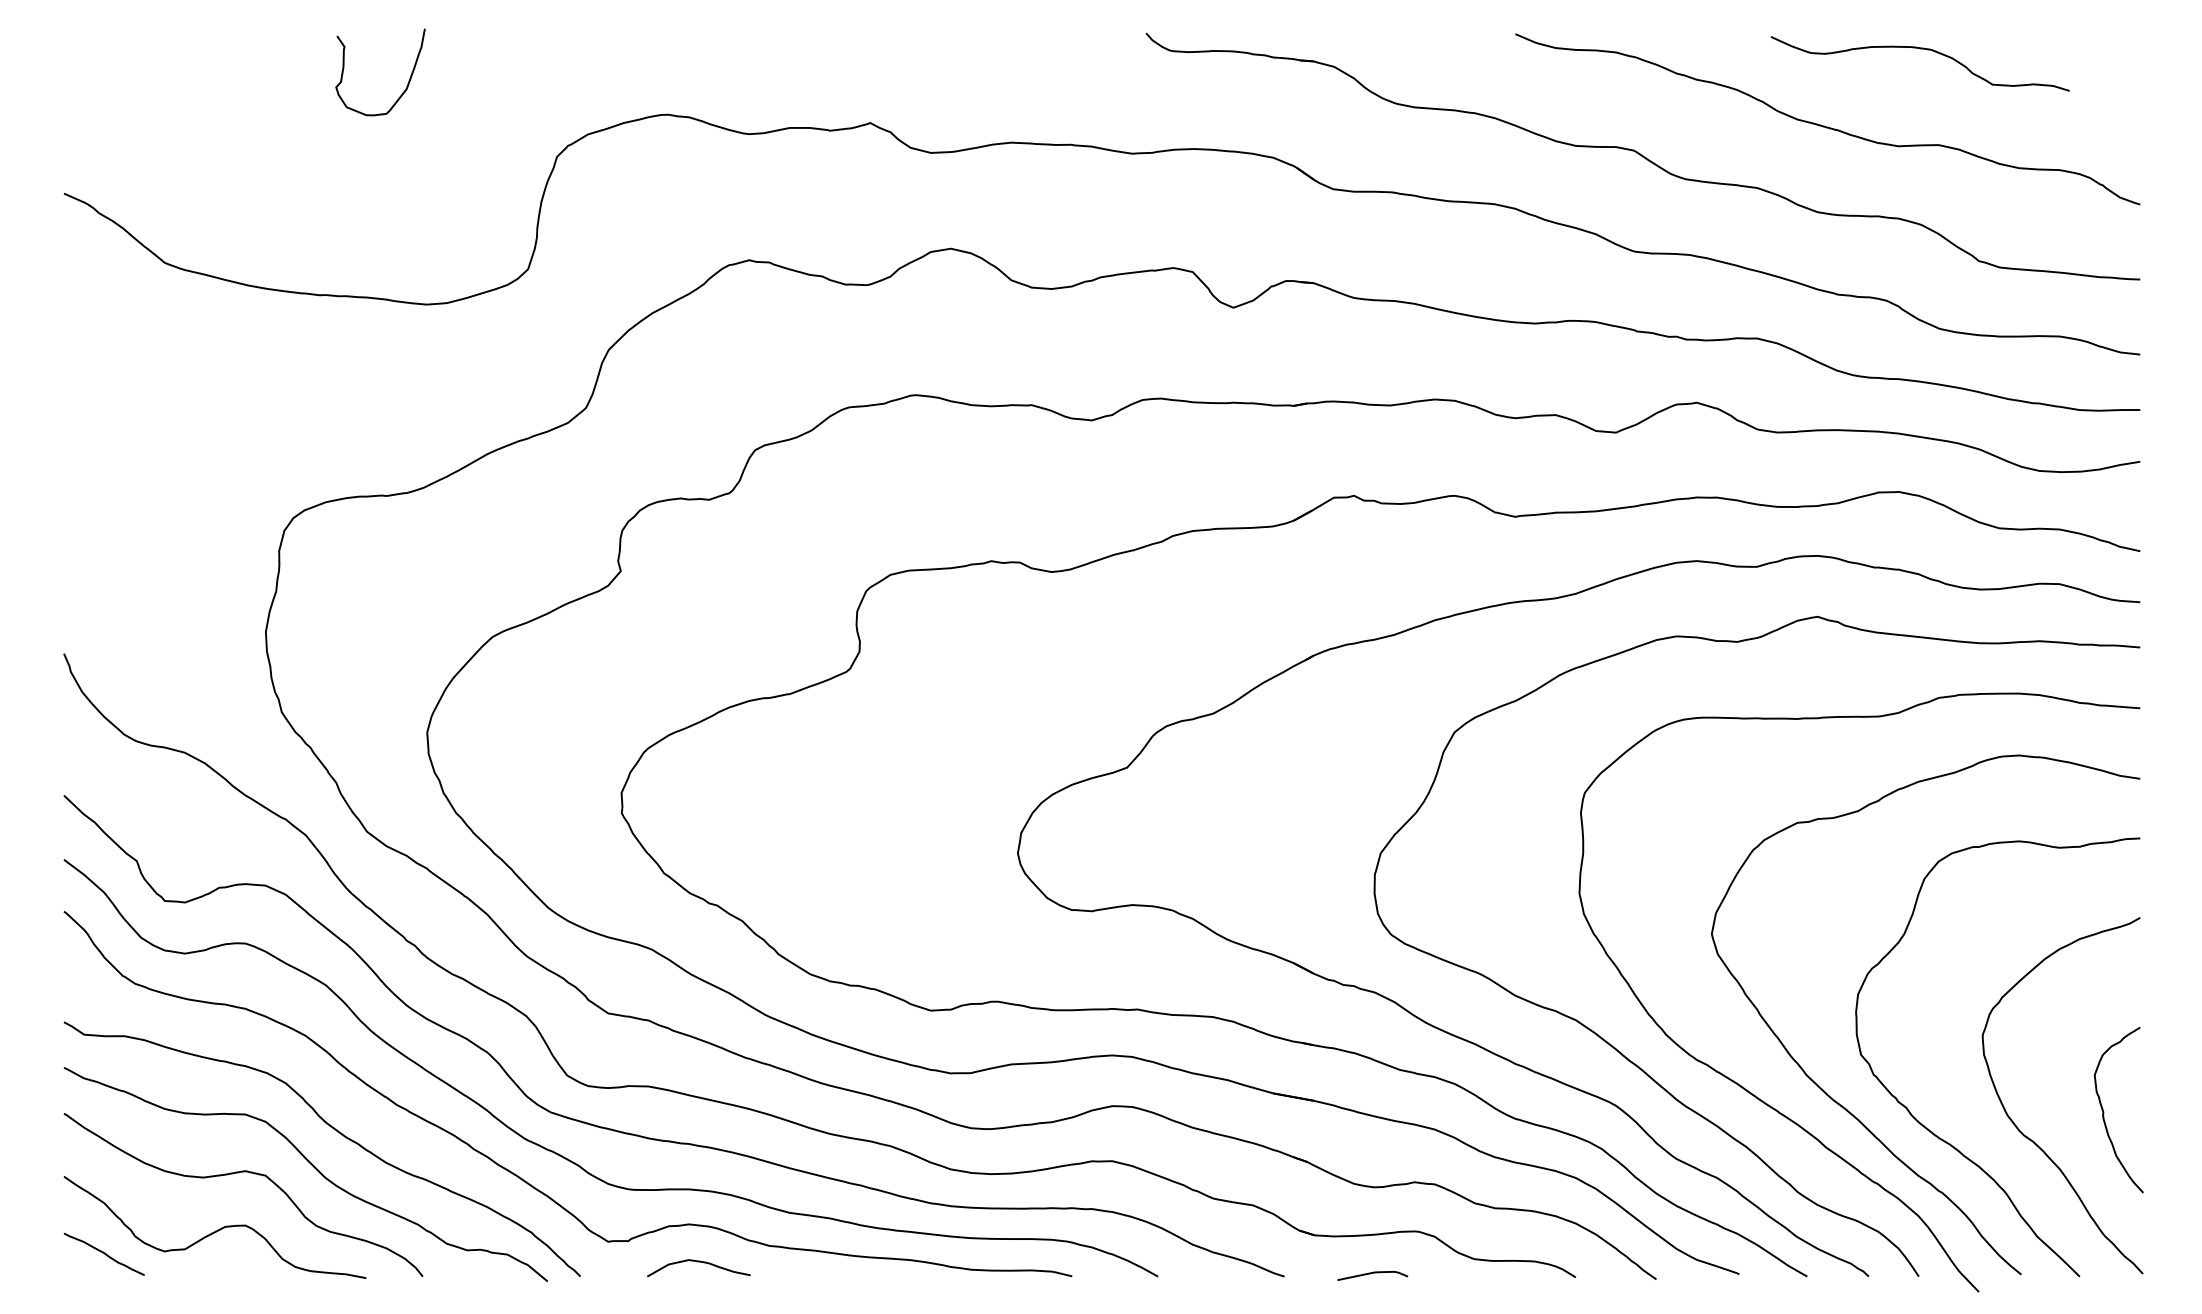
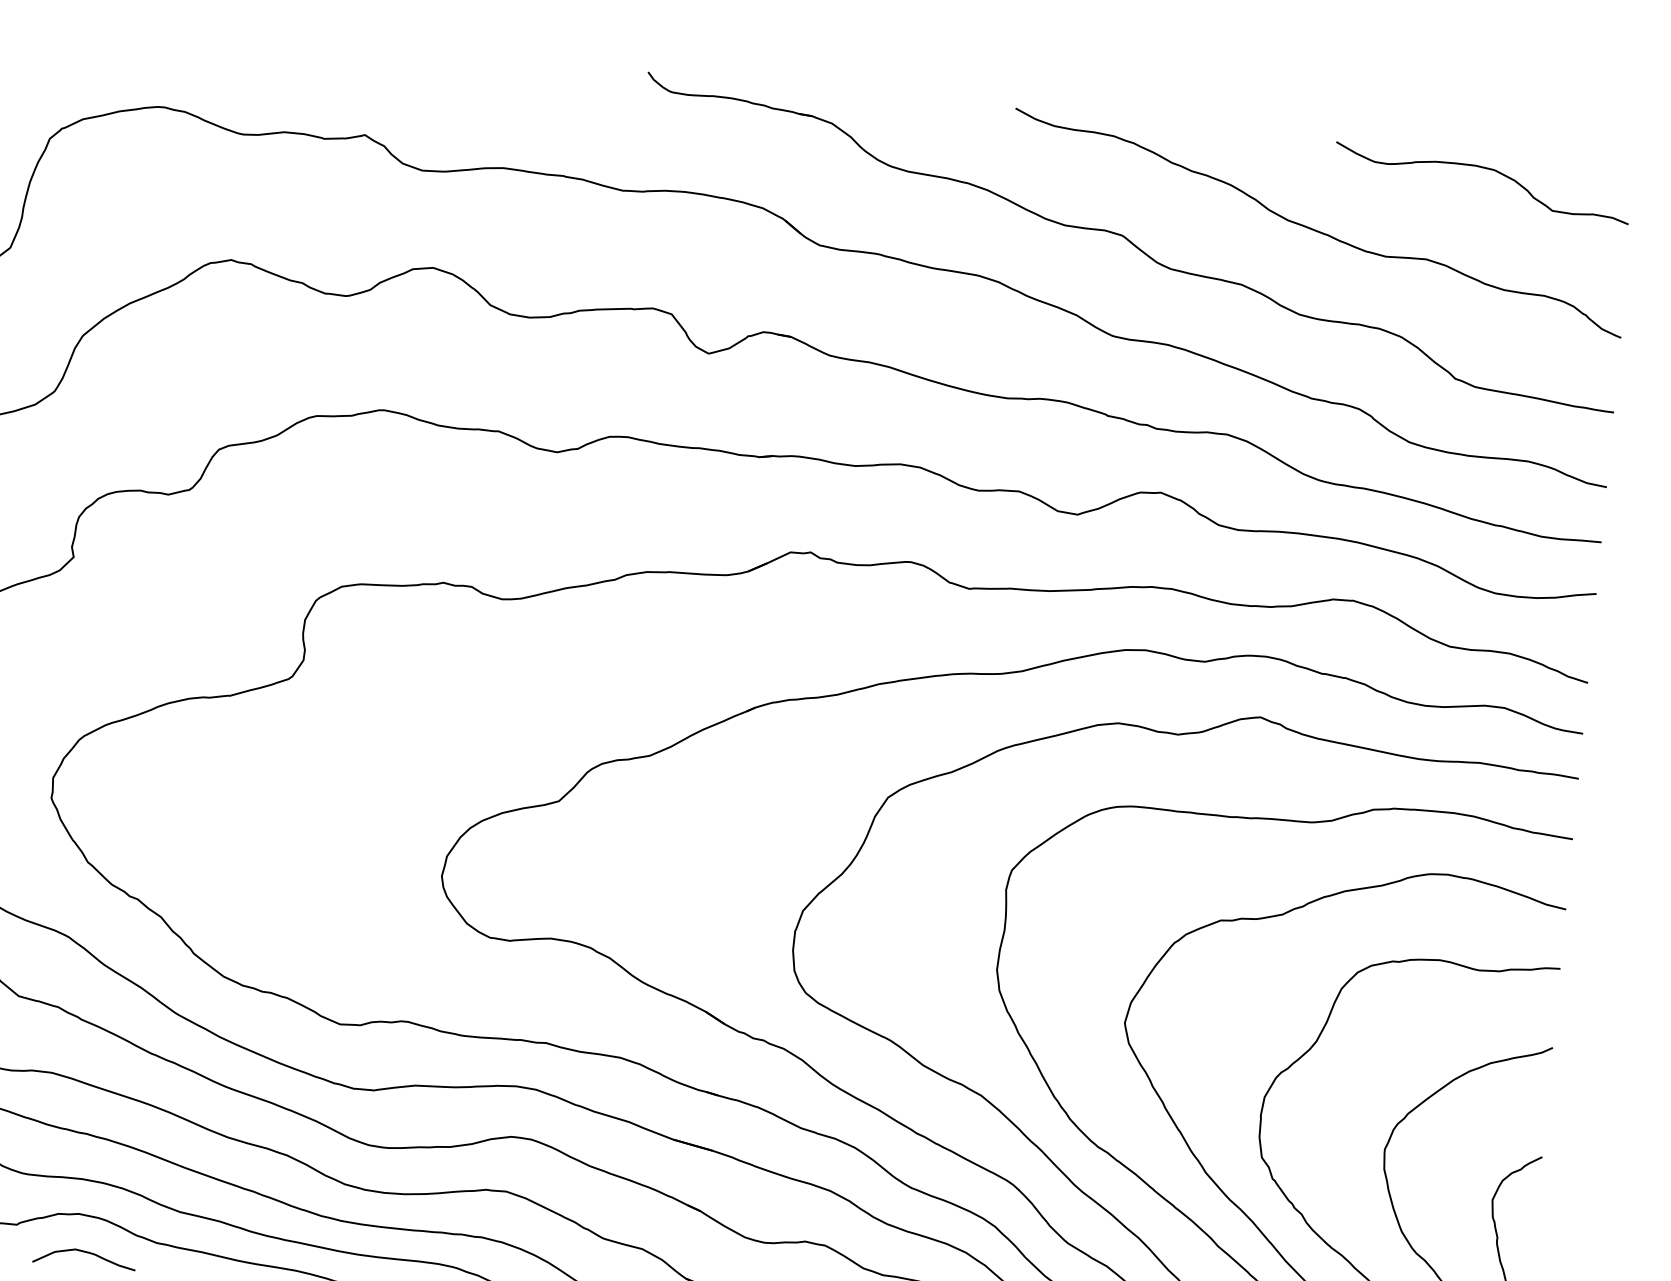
curve: (1920, 49) -> (1484, 168), moved

